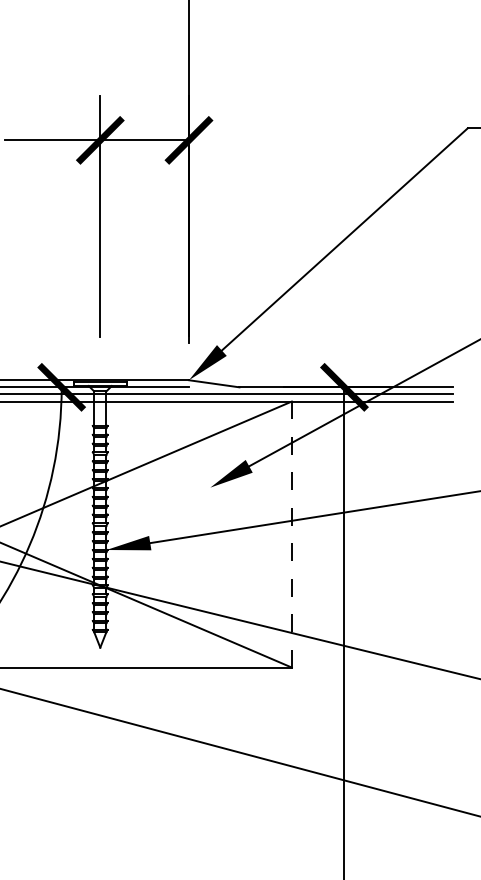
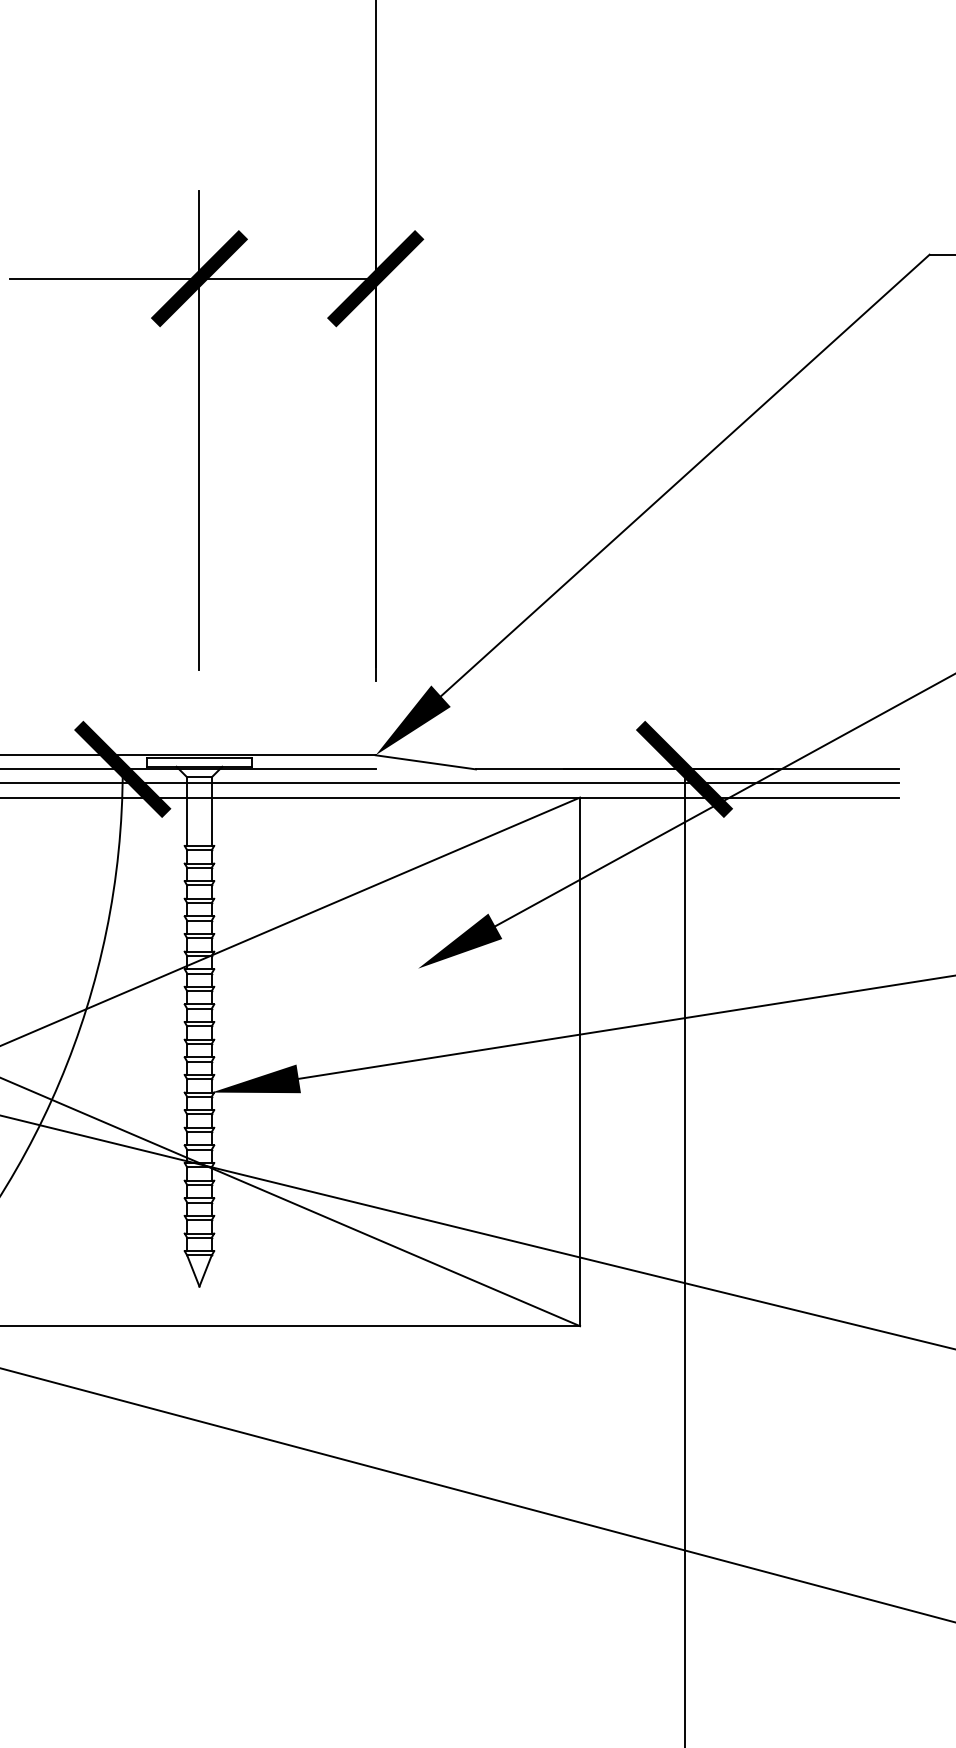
line: (291, 534) -> (579, 1061), dashed -> solid

